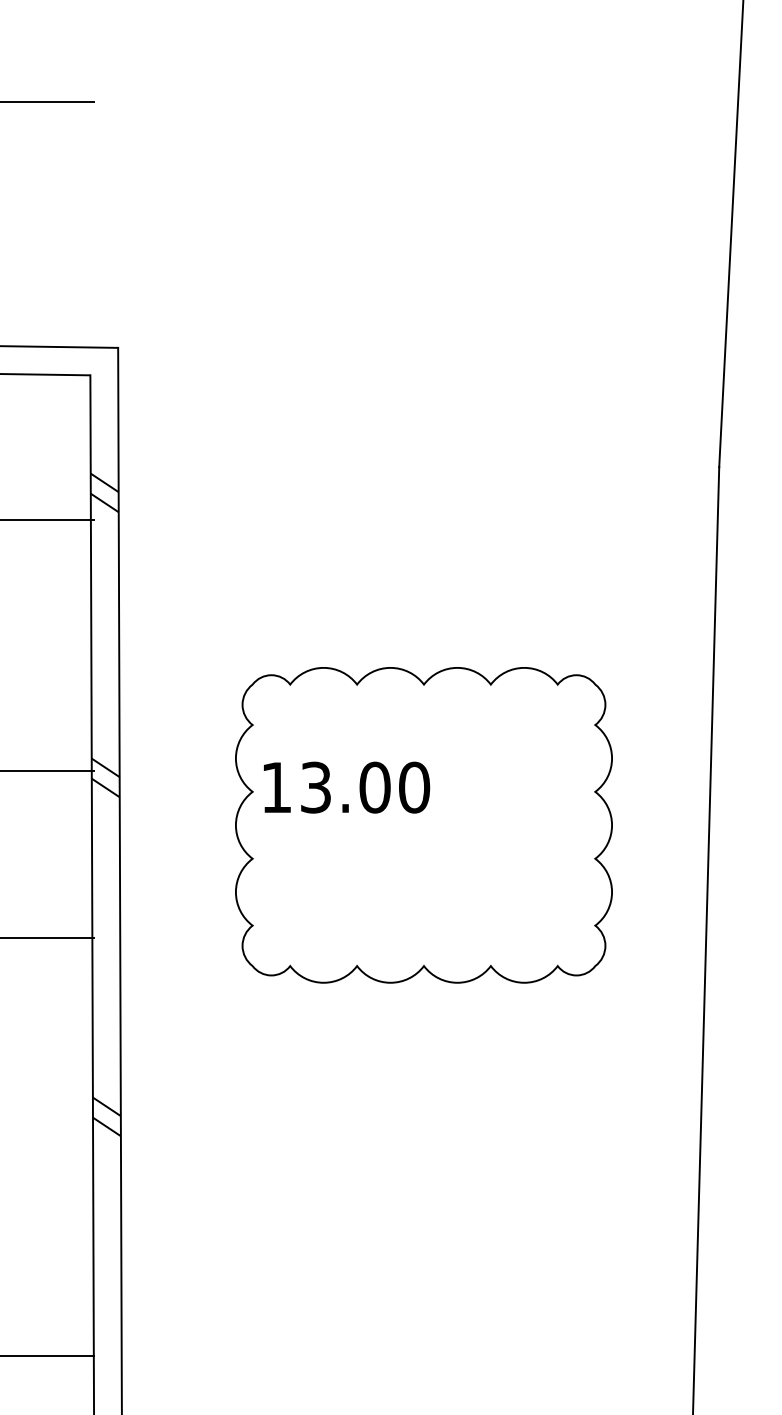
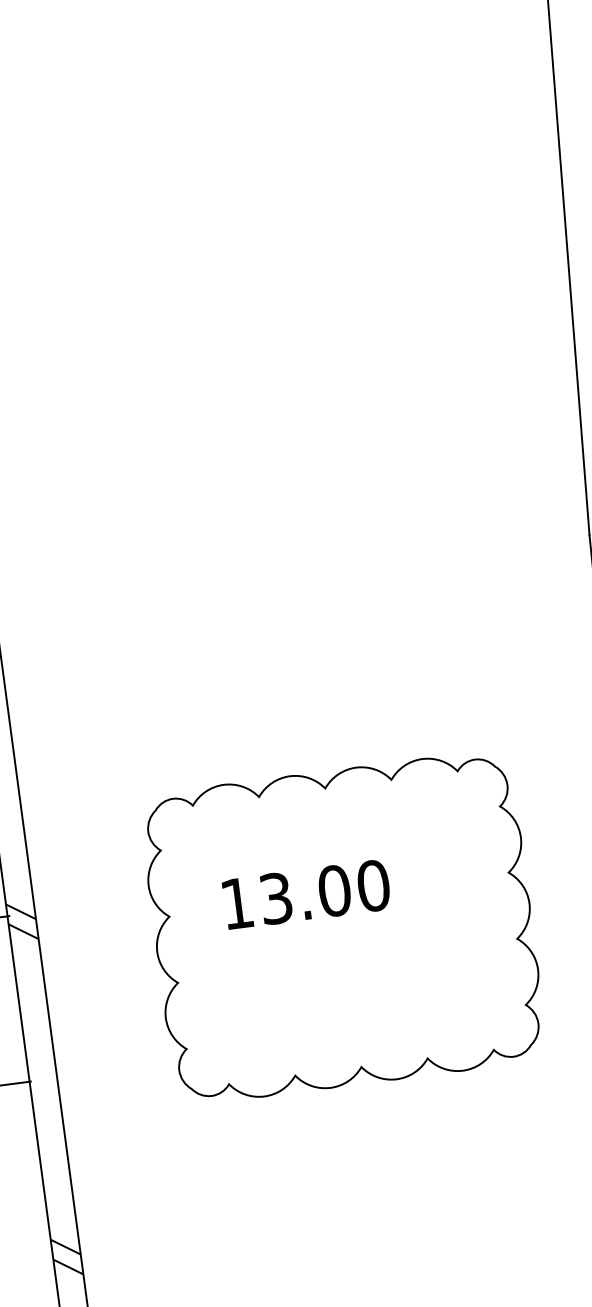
text: (347, 787) -> (307, 894), moved

